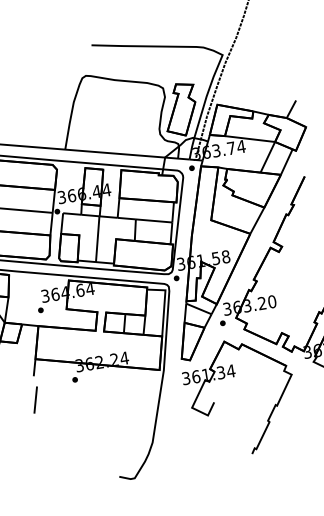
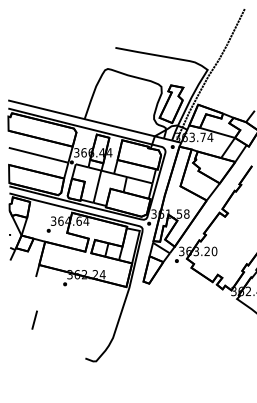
part: (233, 376) -> (178, 300), removed
line: (35, 399) -> (34, 319), moved

